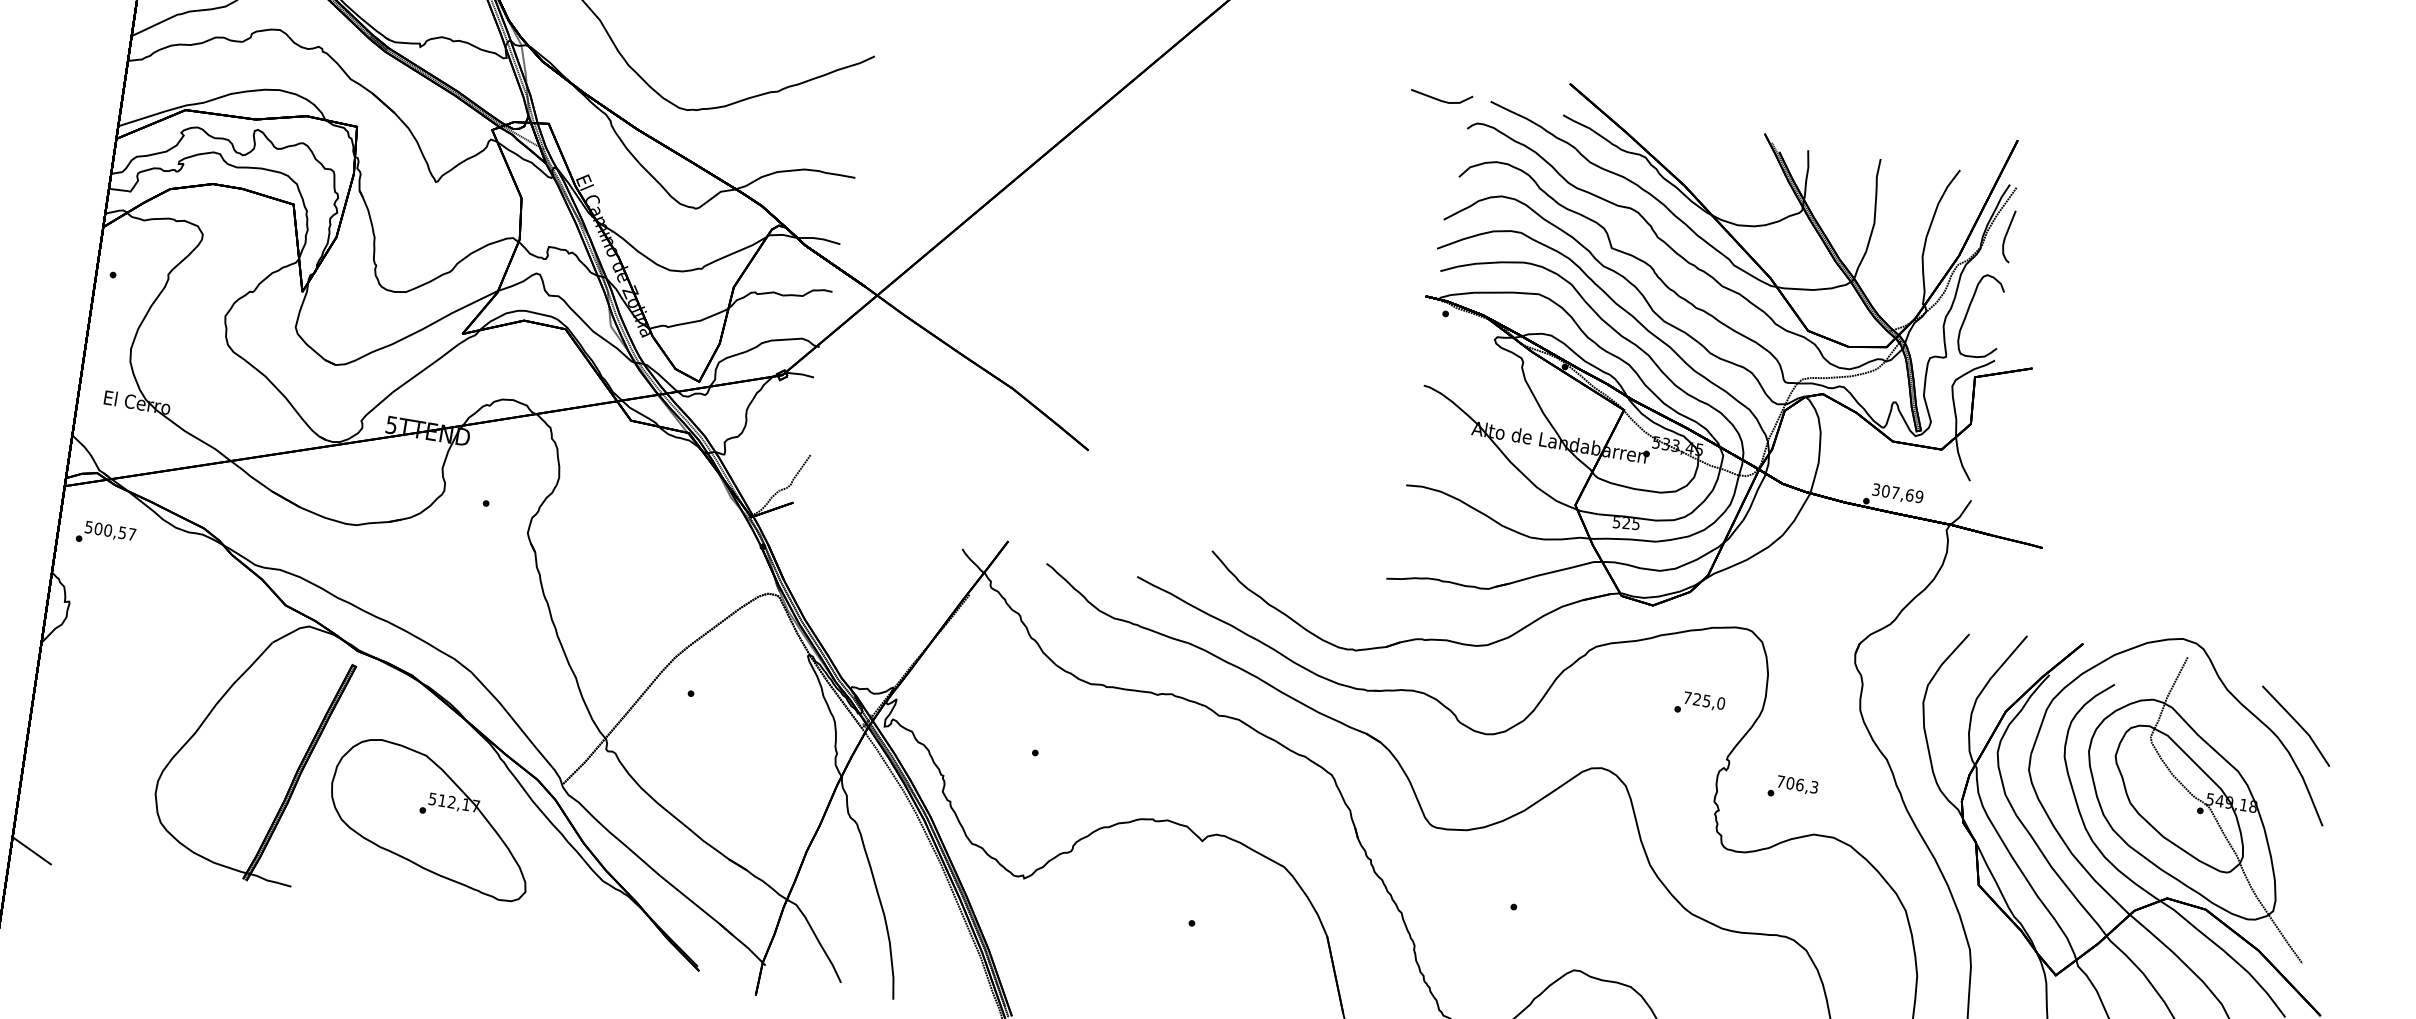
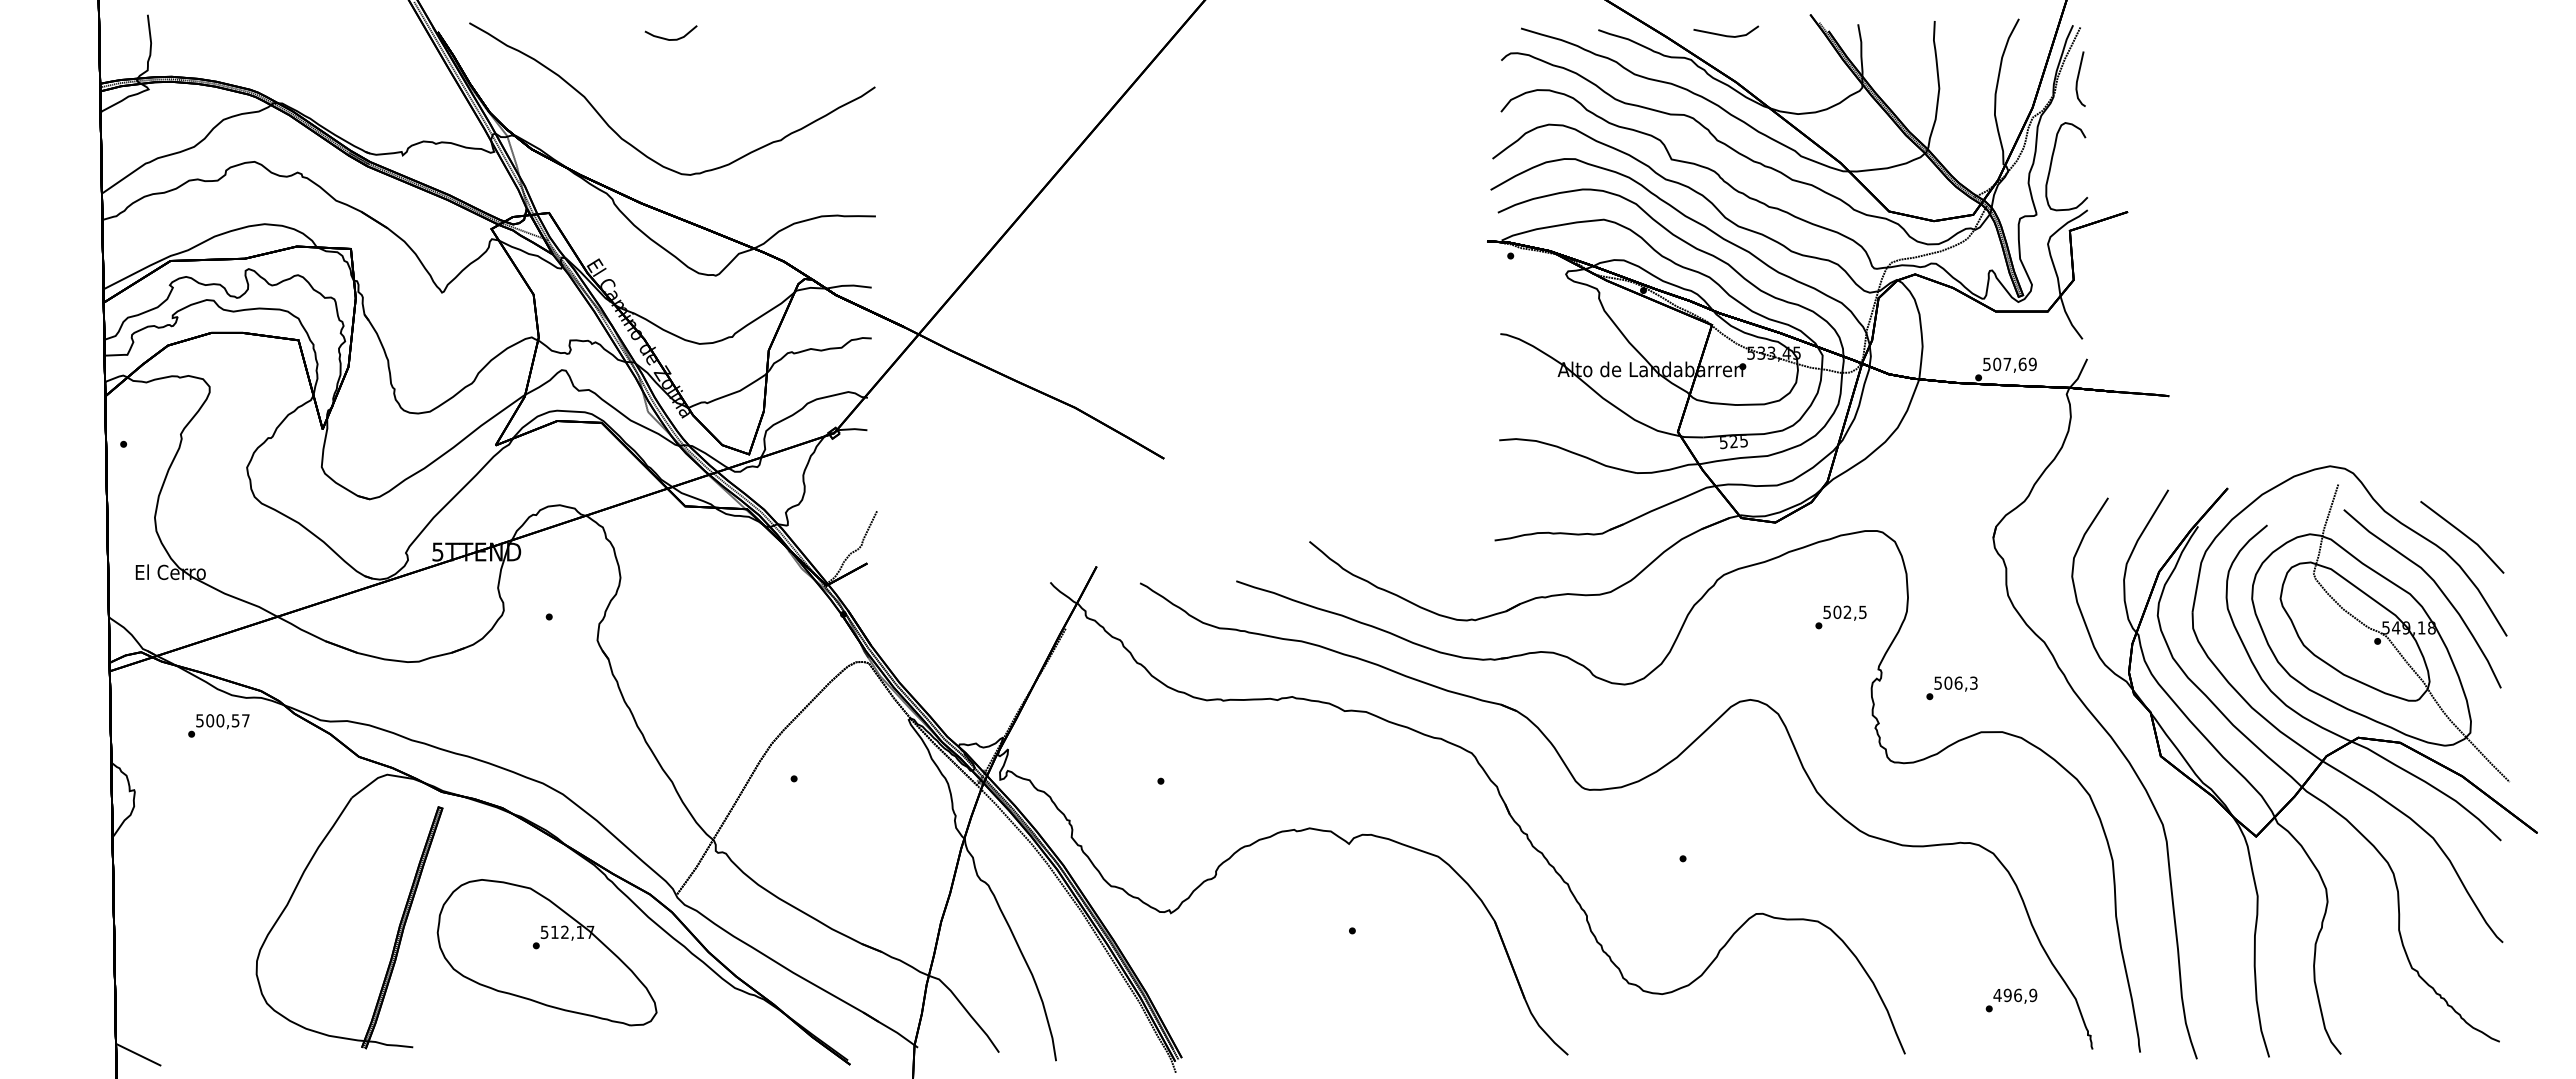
part: (1441, 96) -> (1726, 31), moved
text: (1876, 488) -> (1986, 363), 307,69 -> 507,69
text: (105, 534) -> (218, 725), moved
text: (1703, 700) -> (1844, 612), 725,0 -> 502,5
curve: (2264, 769) -> (2437, 587), added
text: (1780, 781) -> (1937, 682), 706,3 -> 506,3

